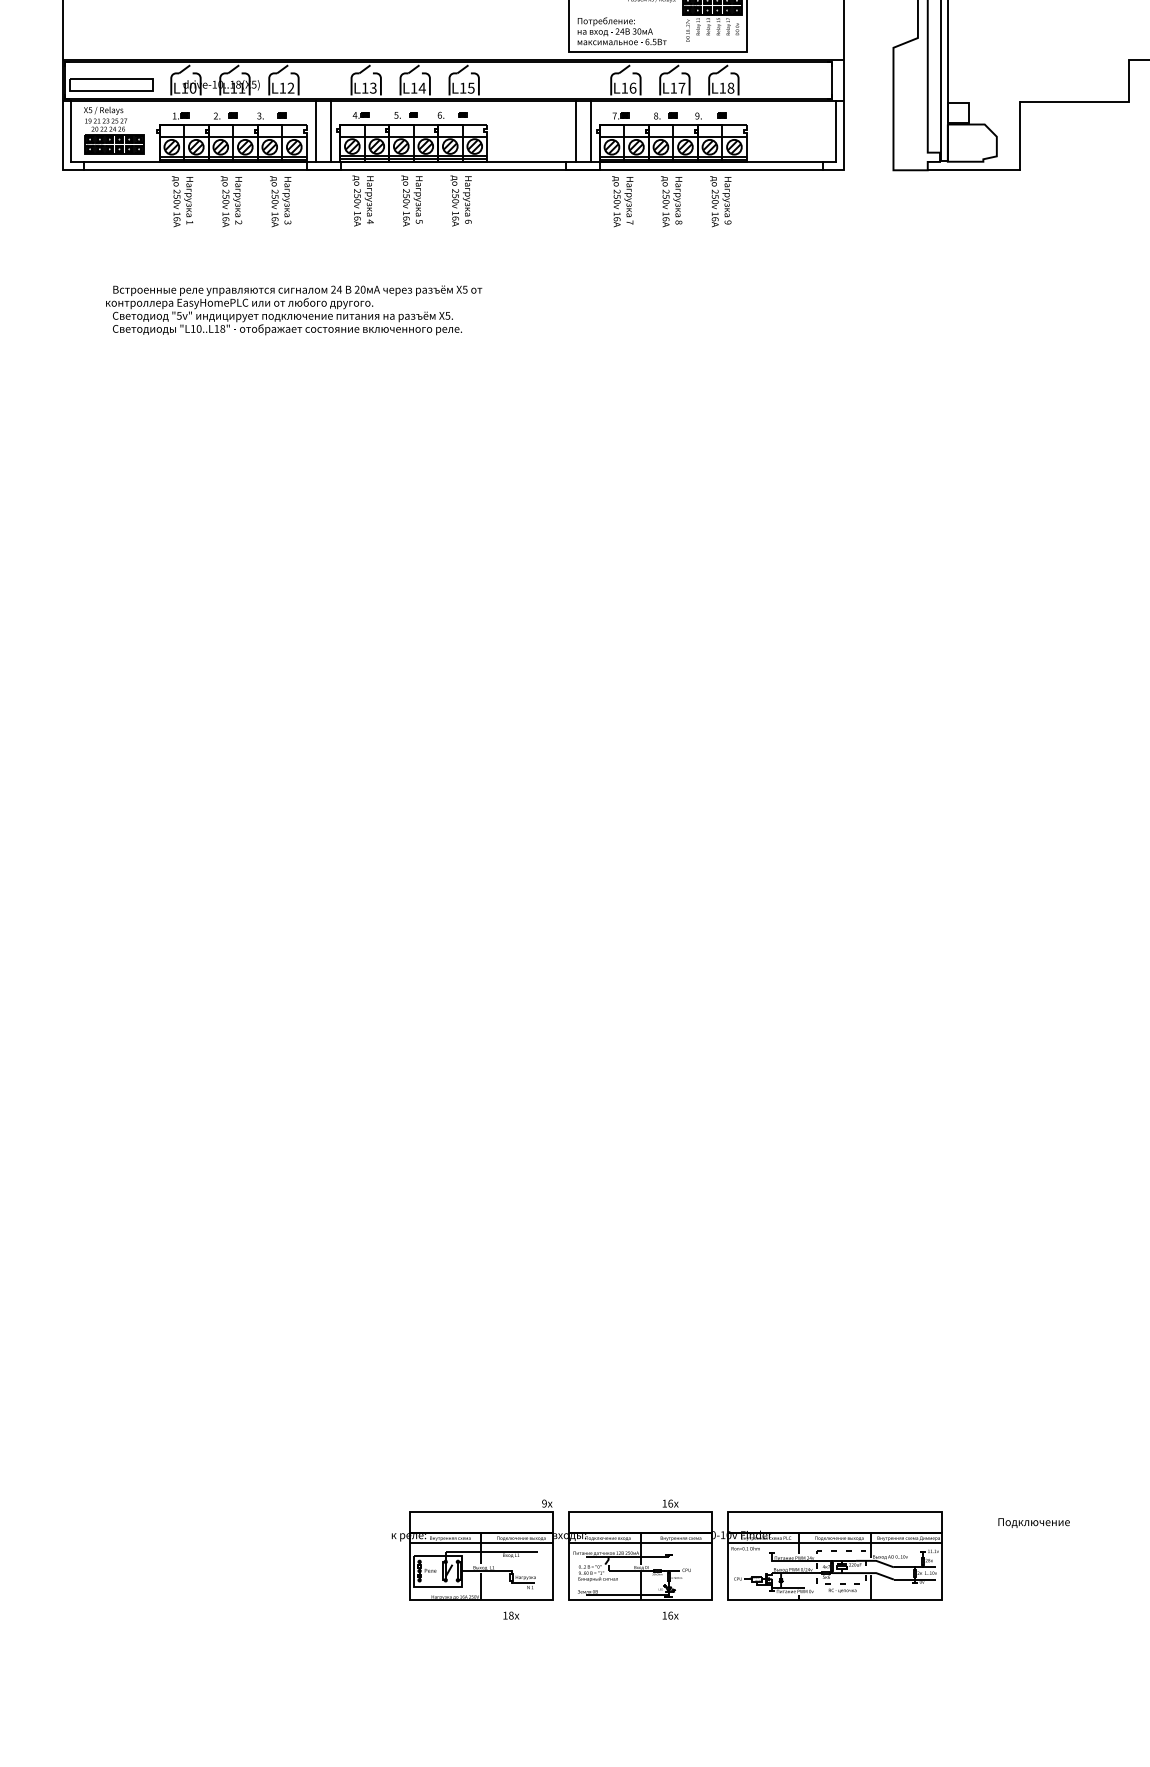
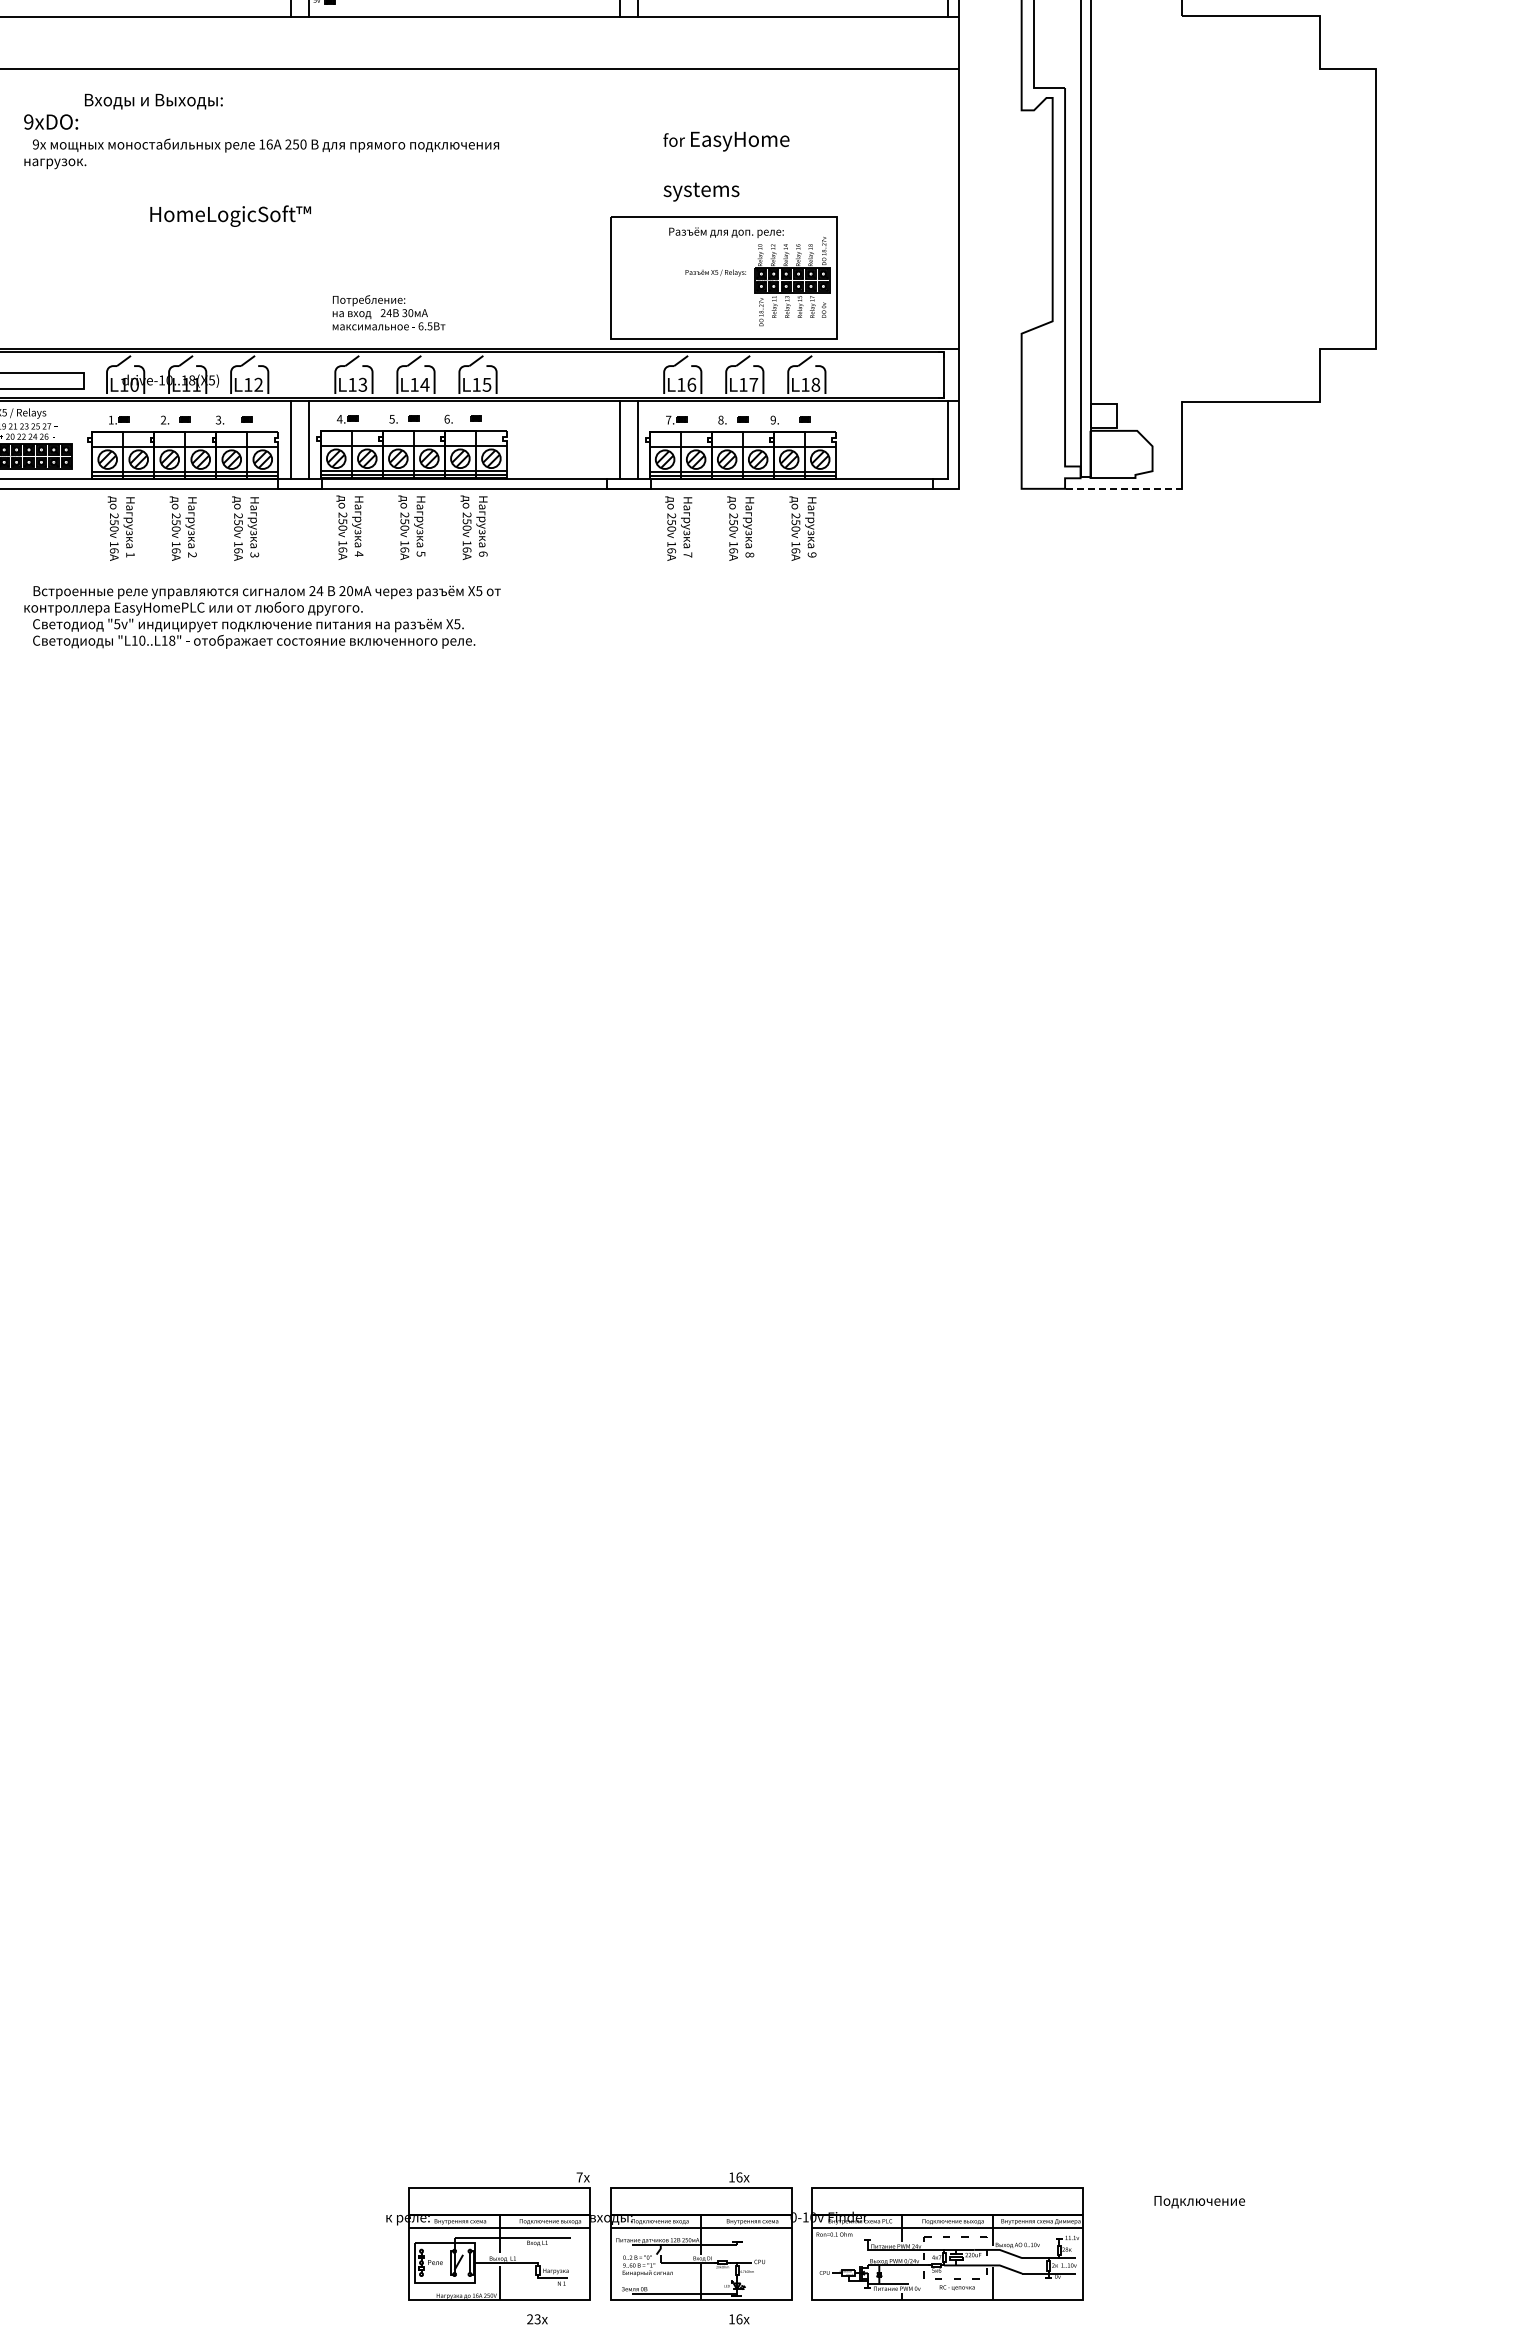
text: (621, 31) -> (388, 312), moved
line: (974, 170) -> (1124, 488), solid -> dashed
text: (294, 309) -> (262, 616), moved
text: (544, 1503) -> (579, 2177), 9 -> 7
text: (508, 1615) -> (533, 2319), 18 -> 23

